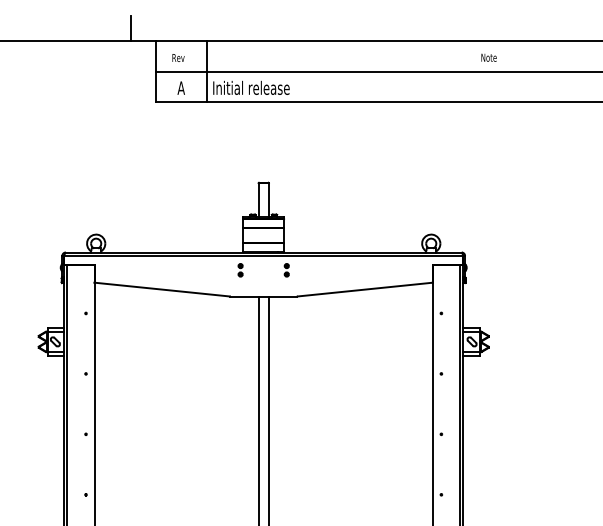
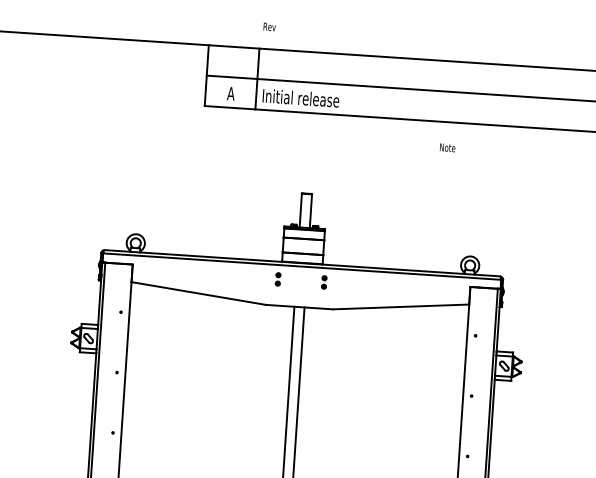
line: (130, 28) -> (184, 30), removed
text: (178, 57) -> (269, 26), moved
text: (488, 57) -> (447, 147), moved

